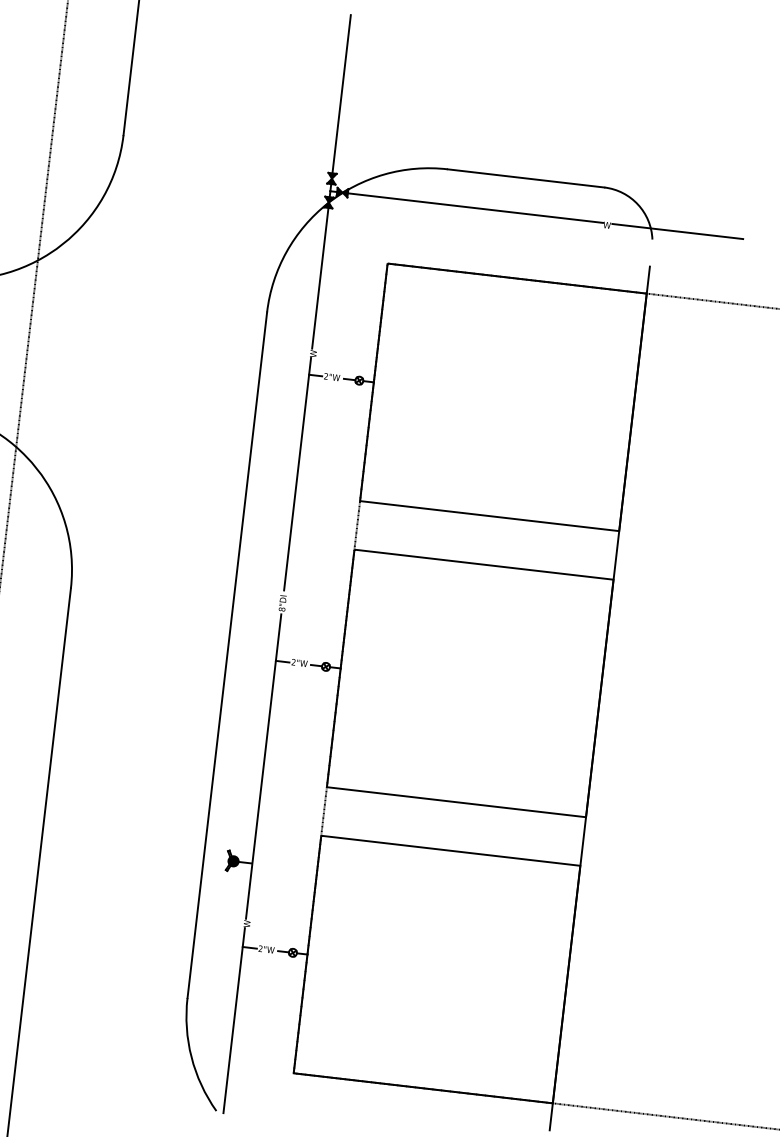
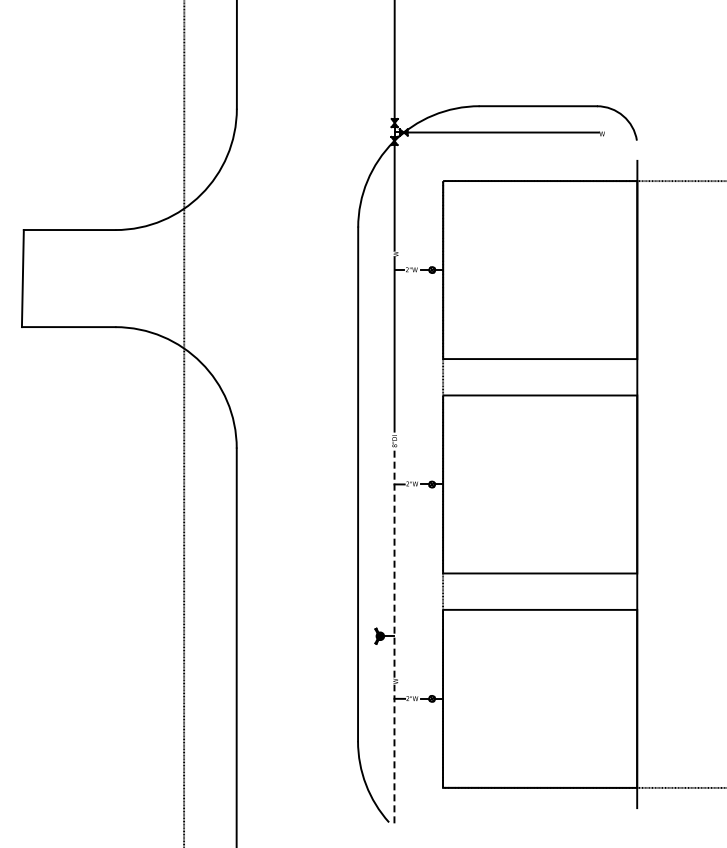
line: (677, 231) -> (654, 132), removed
line: (263, 766) -> (394, 563), solid -> dashed
line: (234, 1019) -> (394, 753), solid -> dashed

